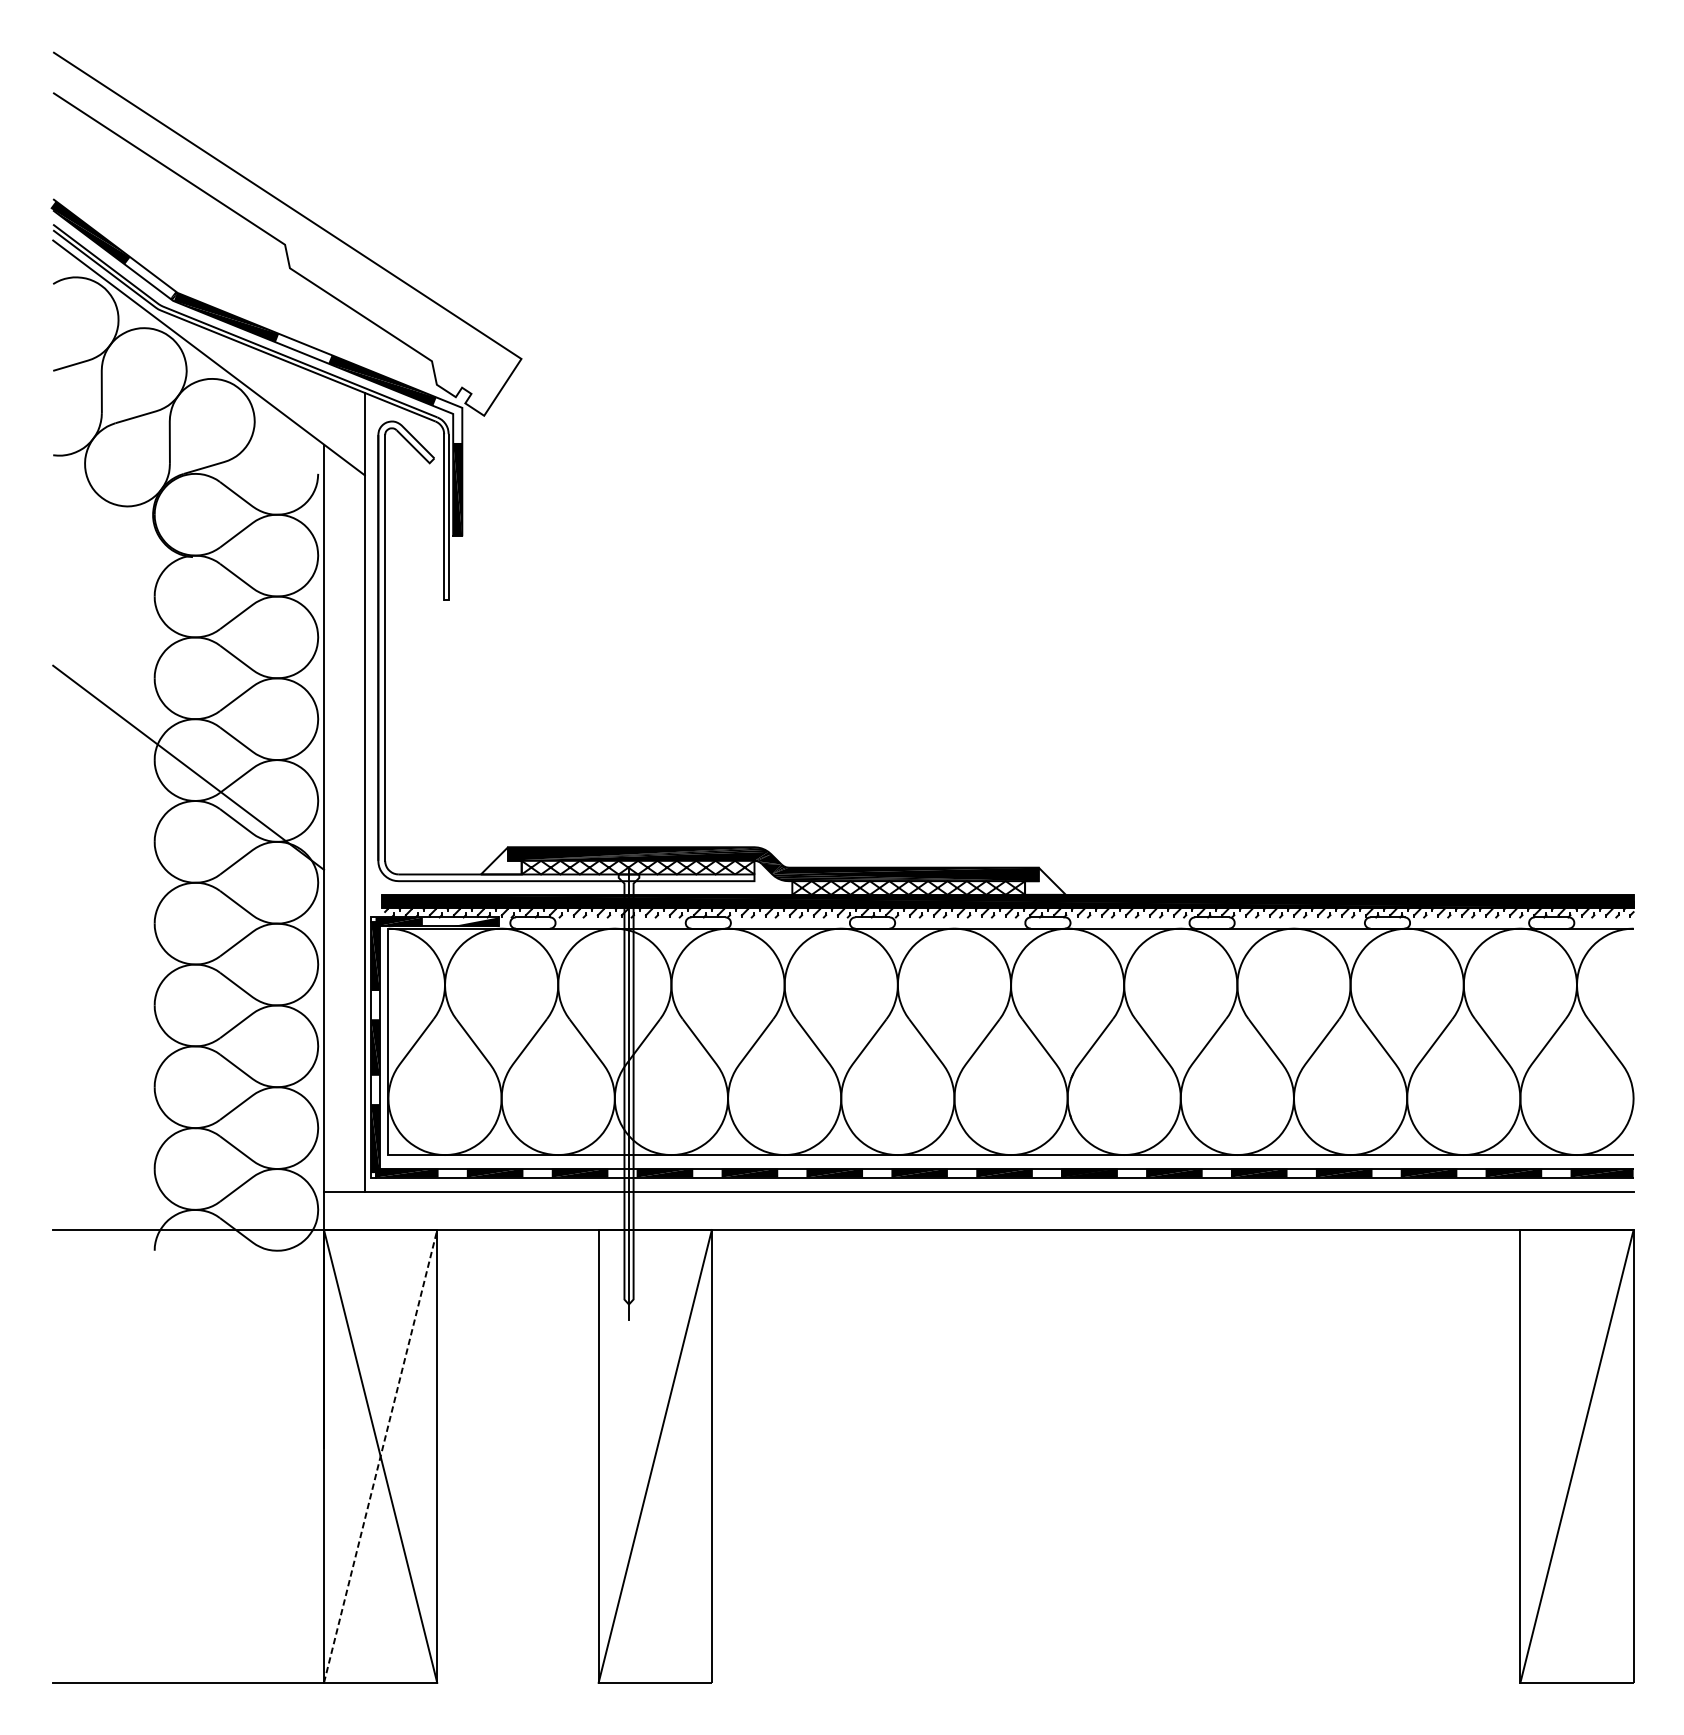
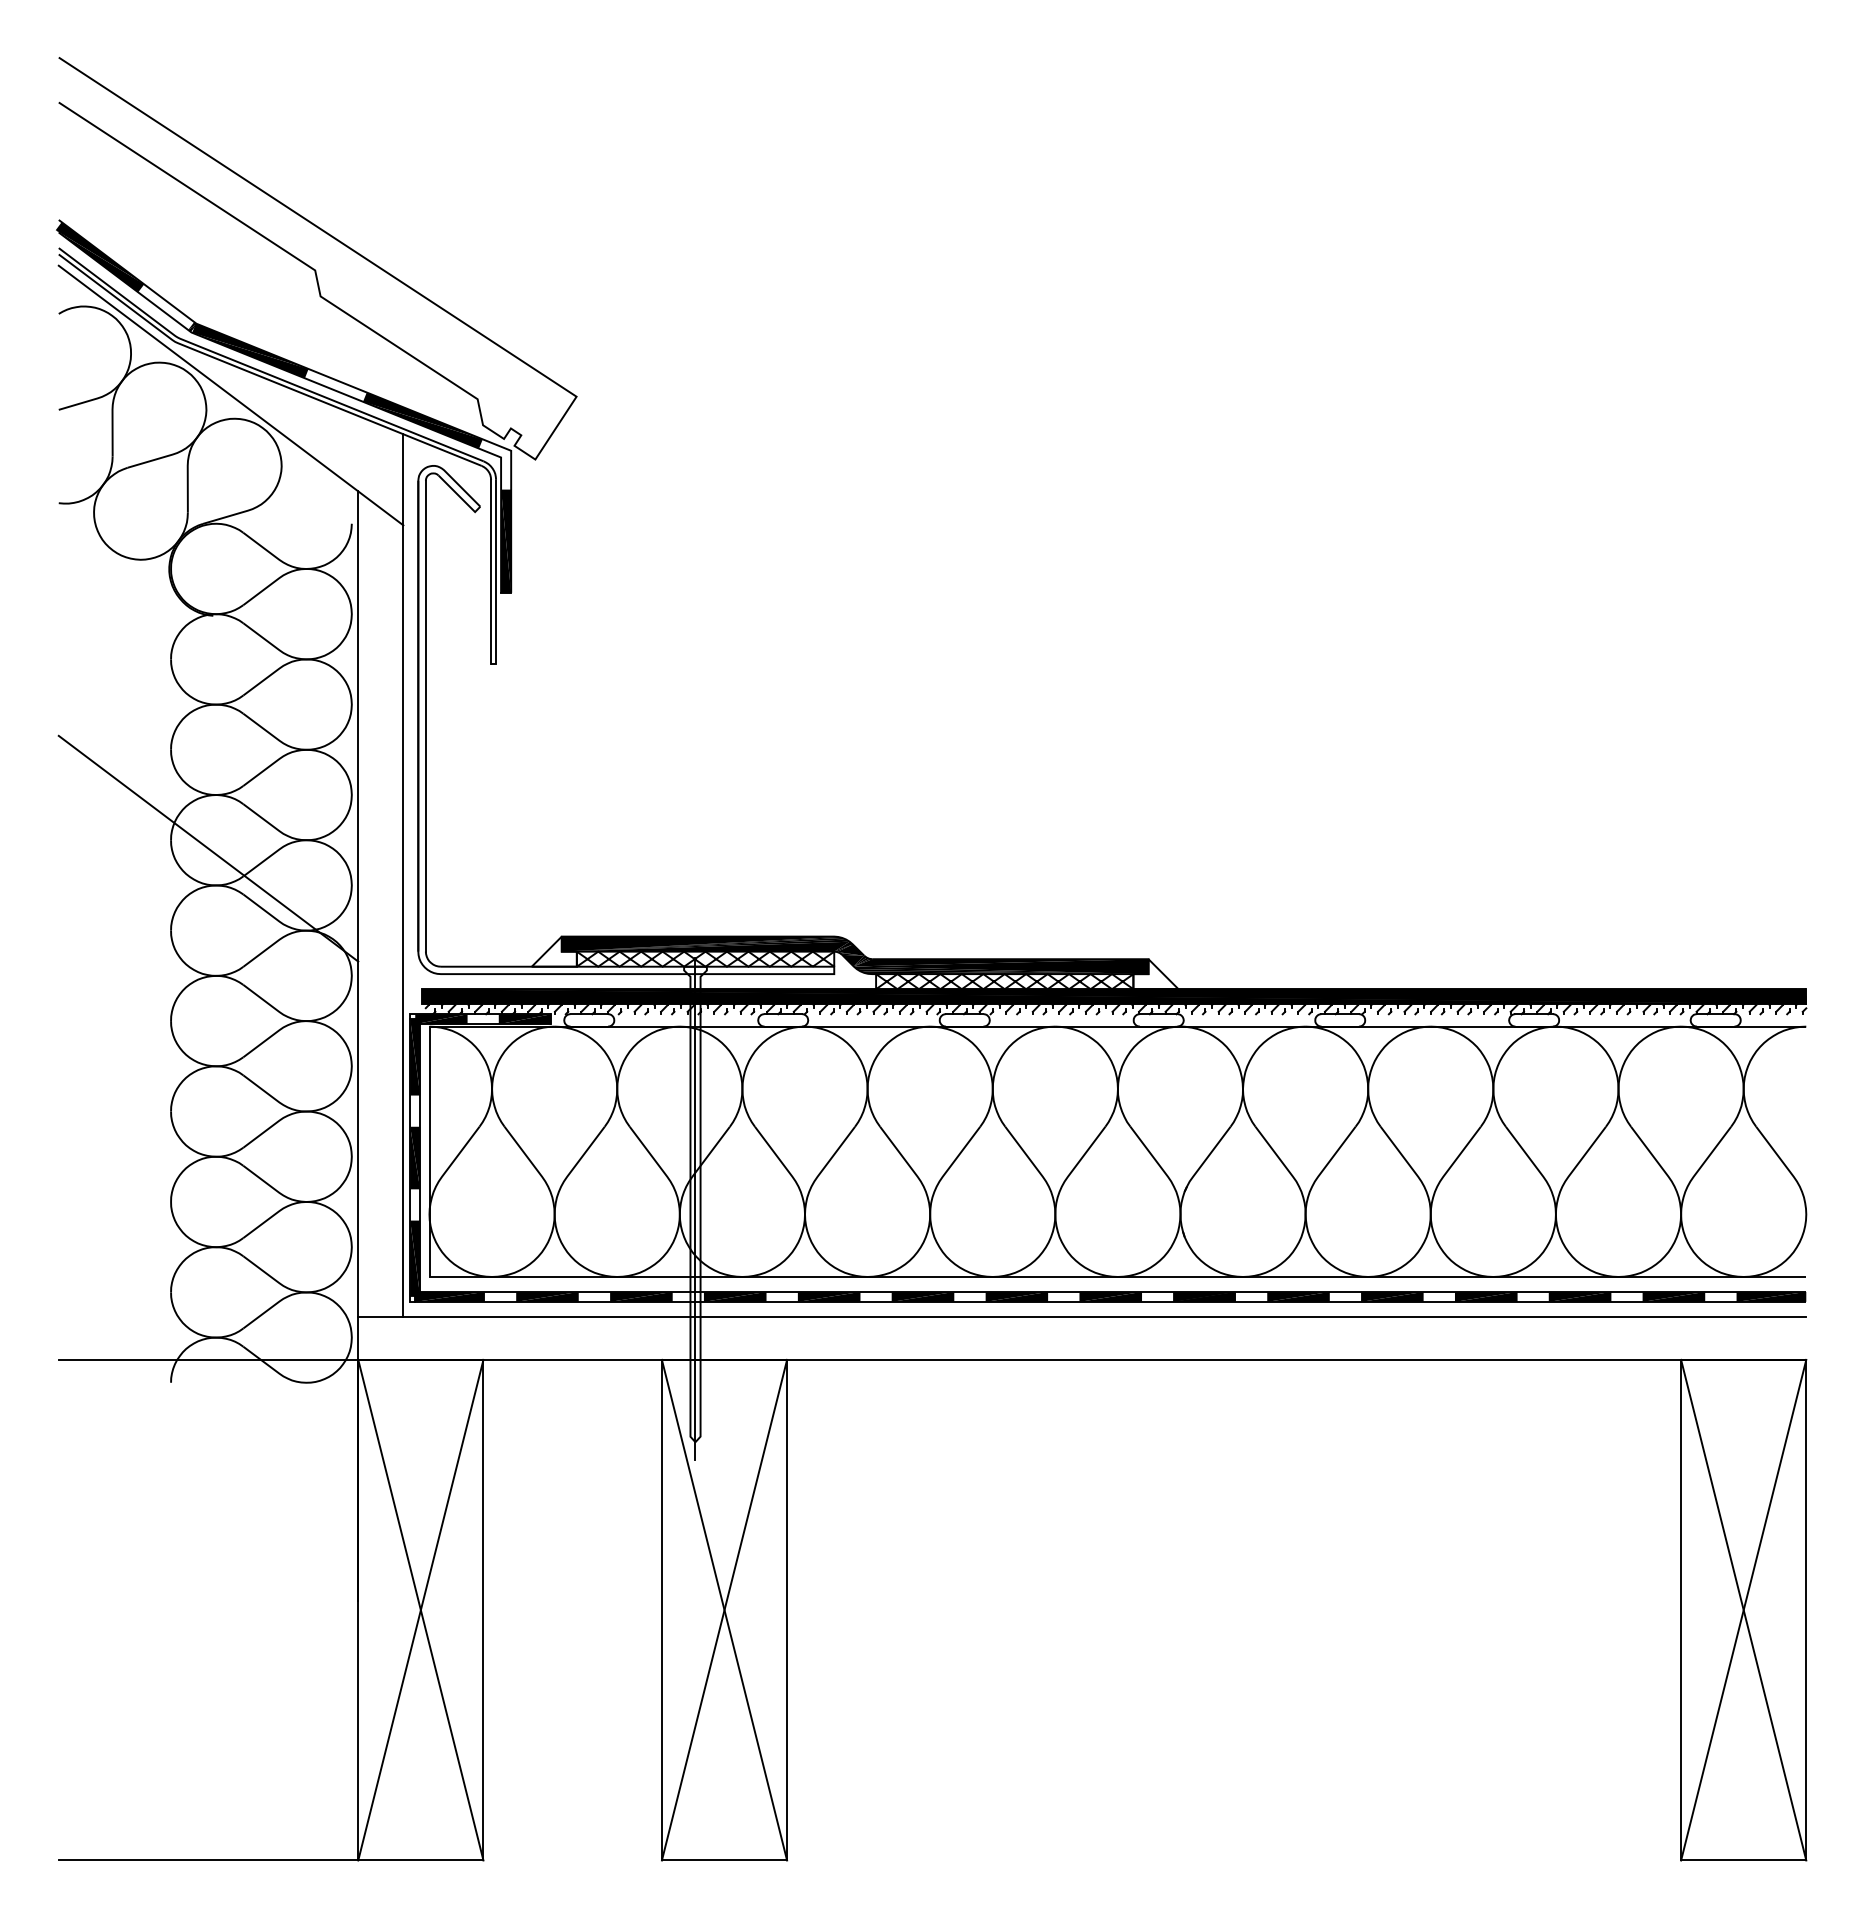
fill: (474, 922) -> (524, 1019), added
line: (655, 1455) -> (724, 1609), added
line: (1576, 1455) -> (1743, 1609), added
line: (380, 1456) -> (420, 1610), dashed -> solid

